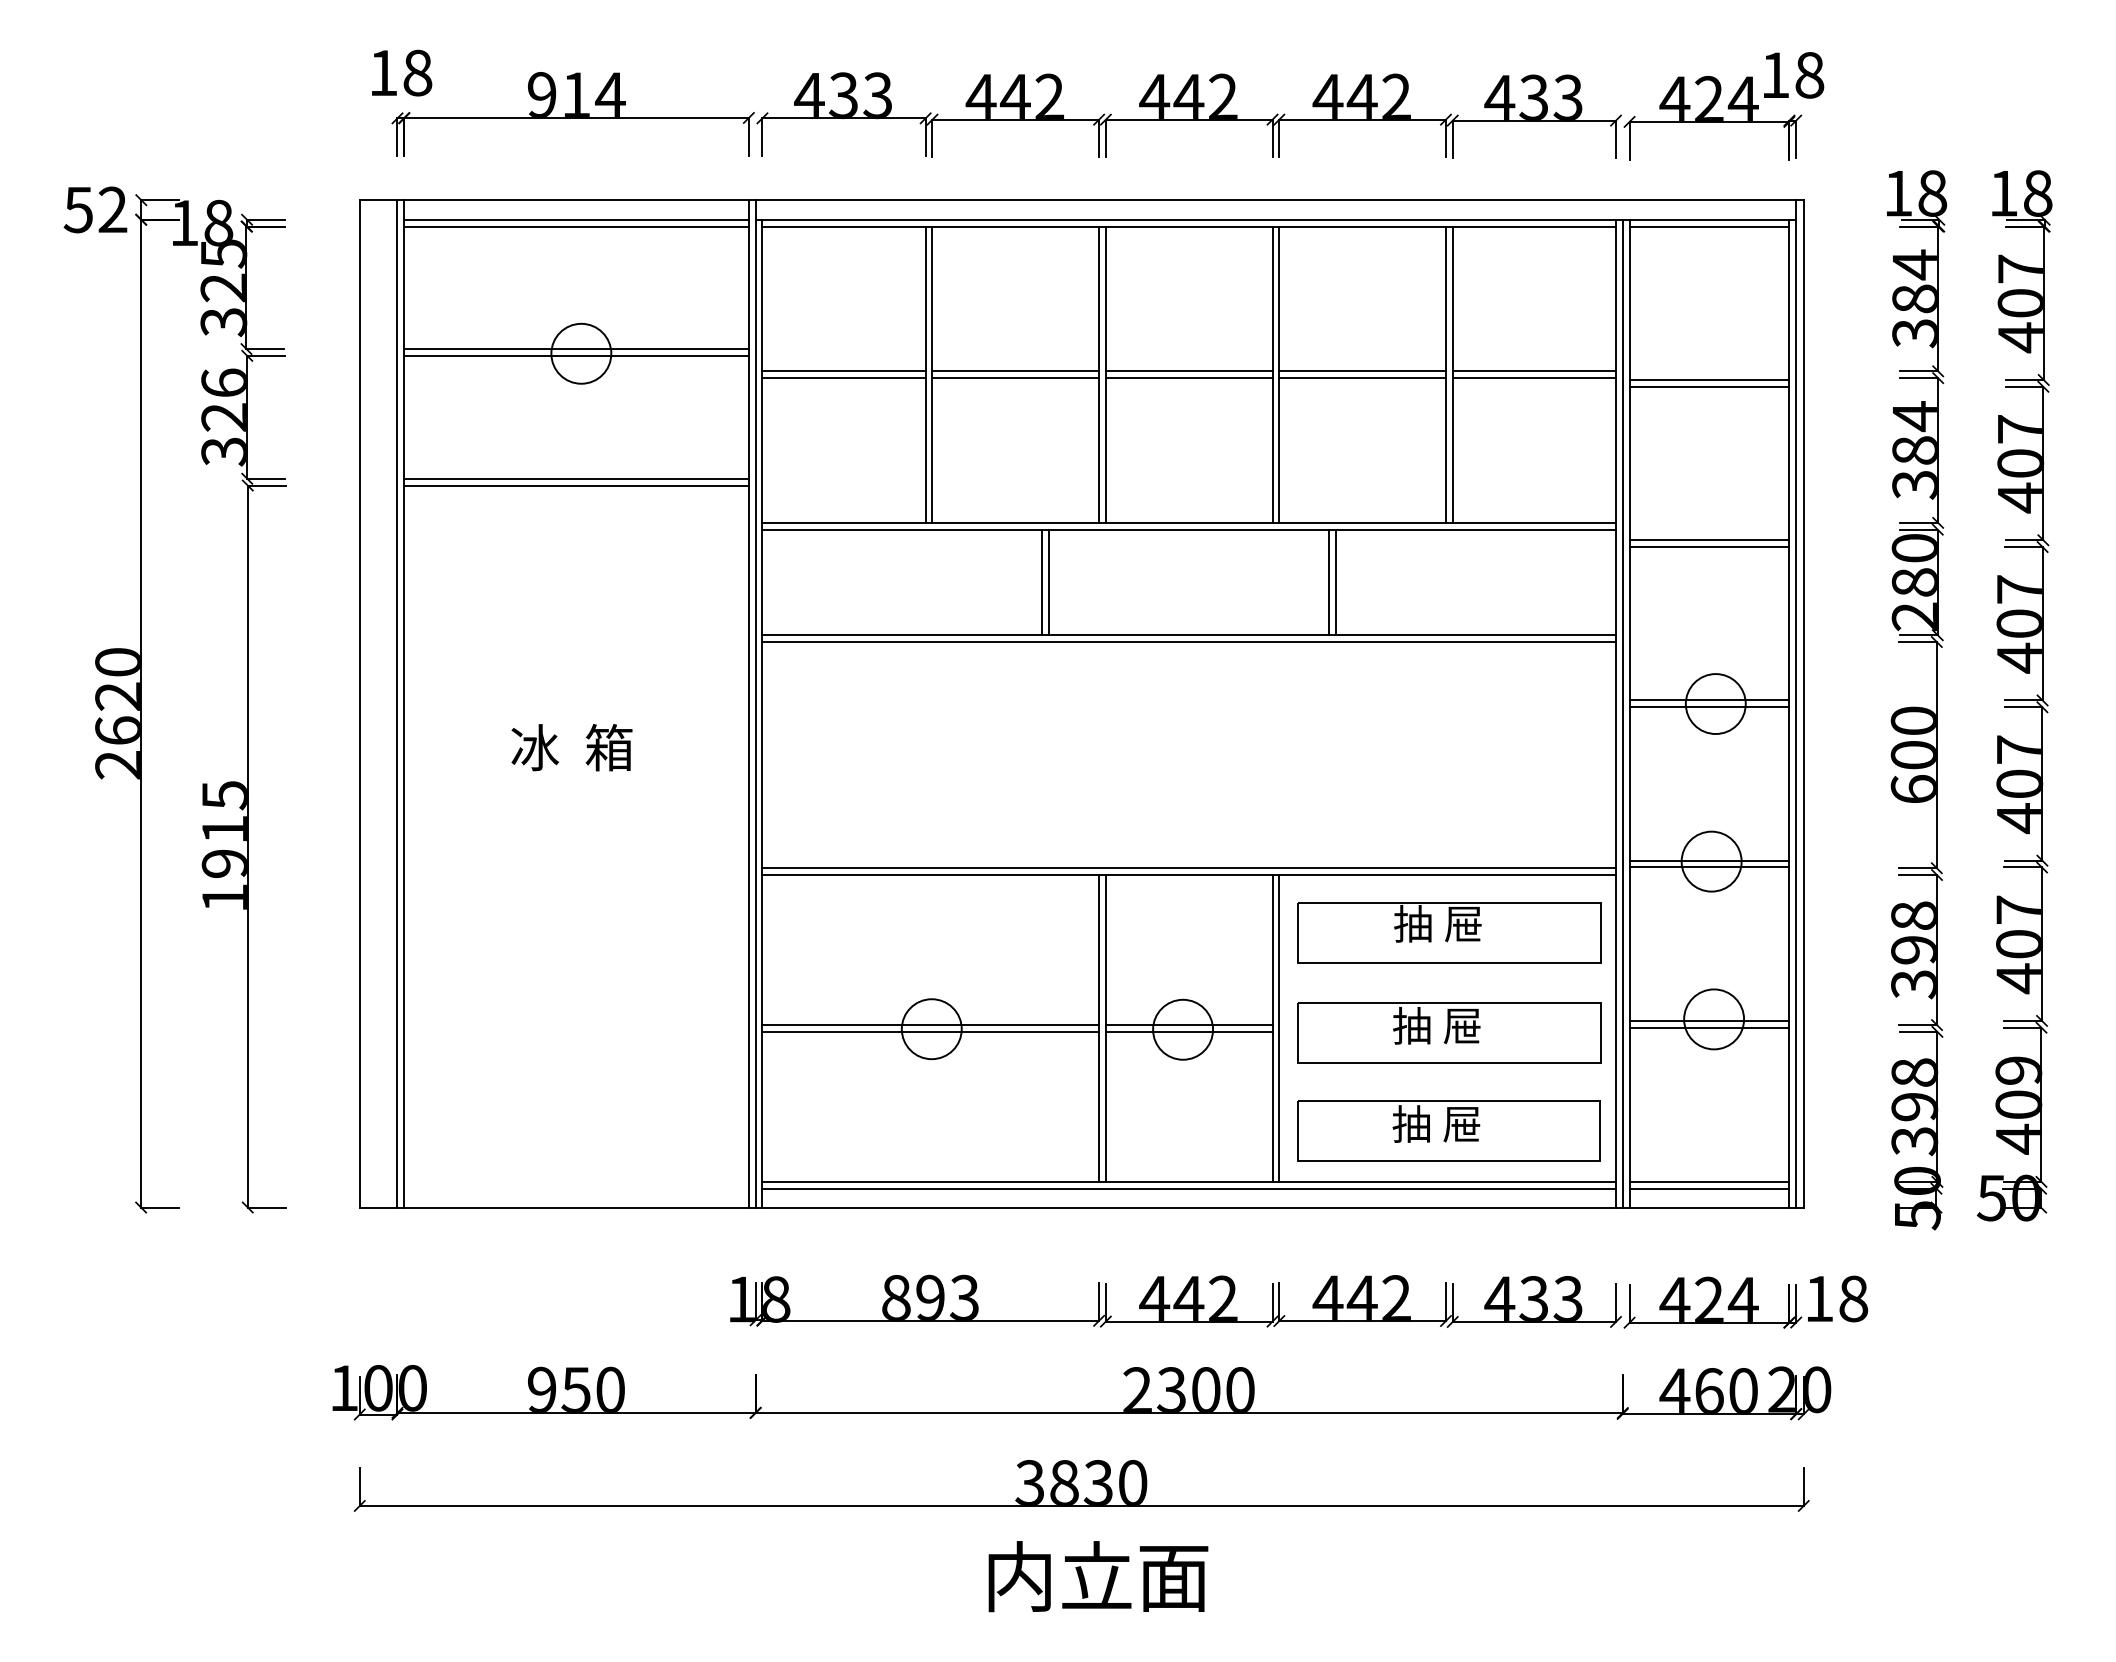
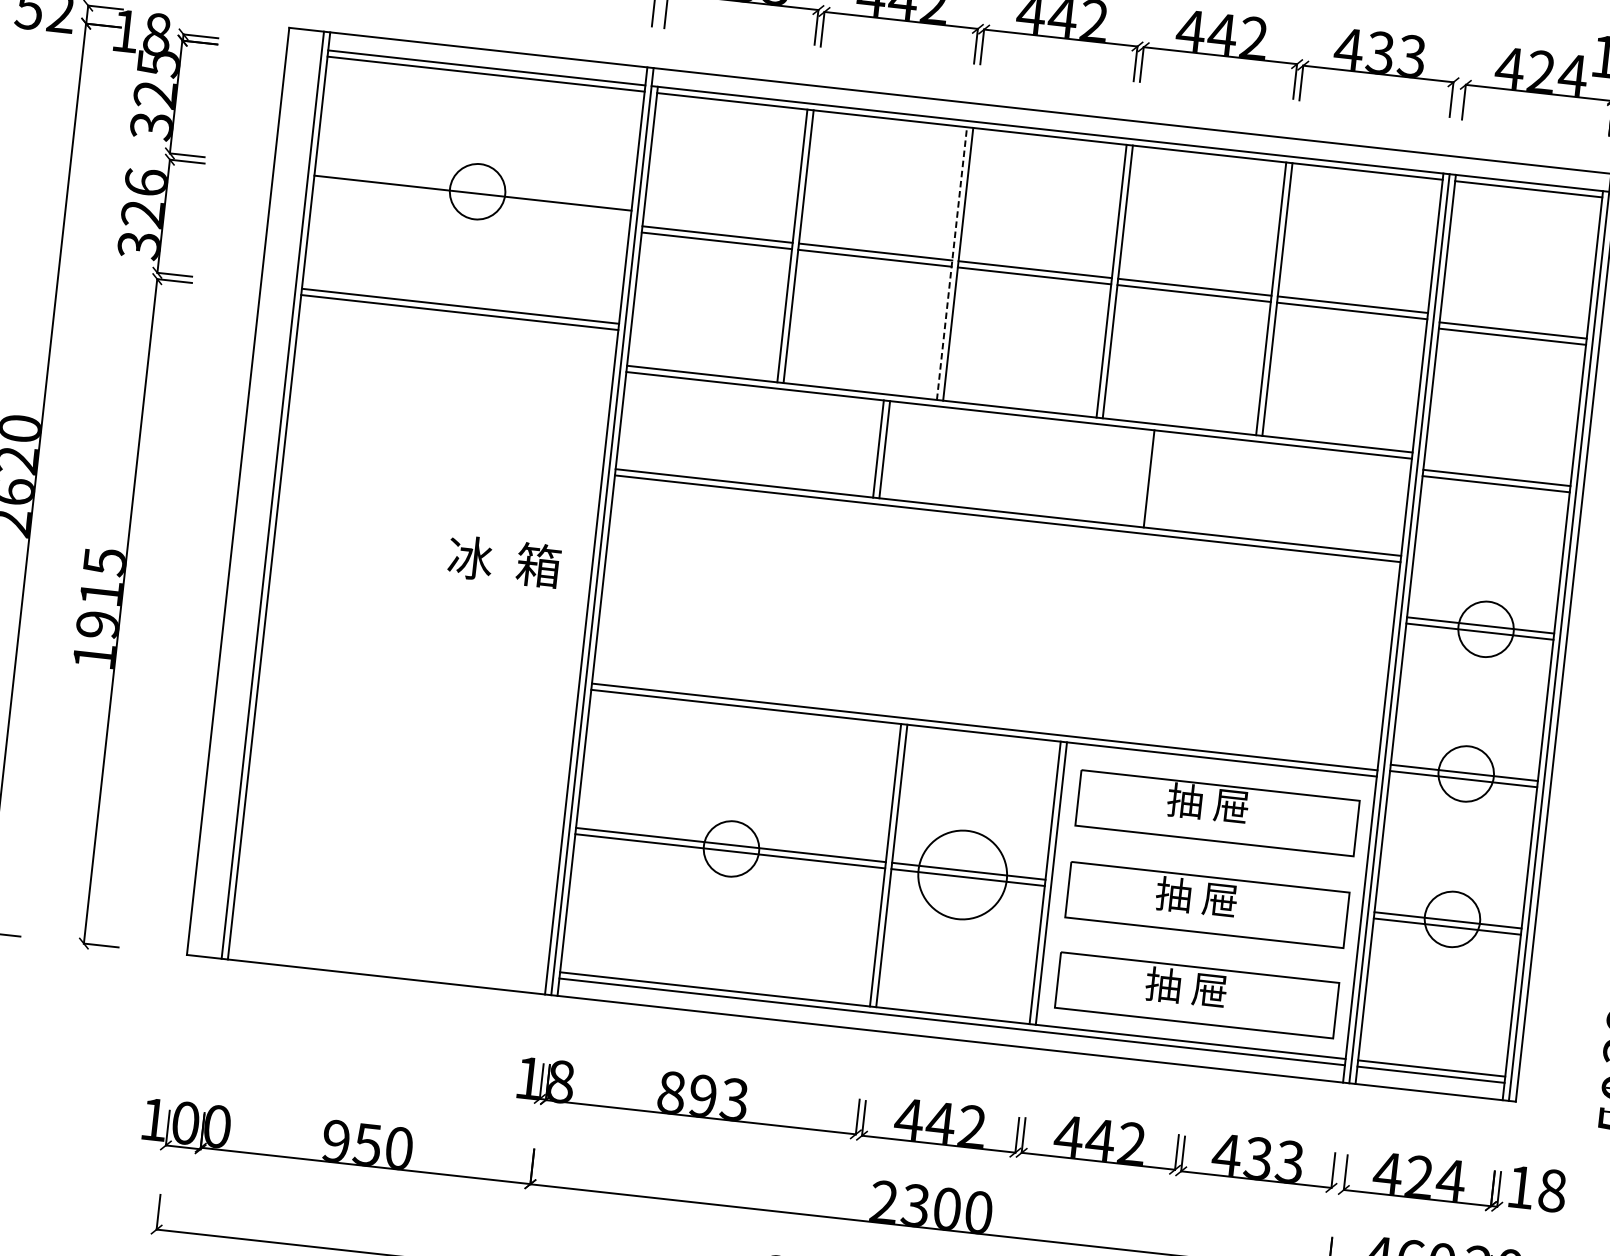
line: (576, 349) -> (473, 187), removed
line: (1099, 374) -> (952, 263), solid -> dashed
line: (1329, 582) -> (1142, 478), removed
text: (571, 747) -> (504, 561), moved
circle: (1183, 1029) -> (963, 874), size x1.6

